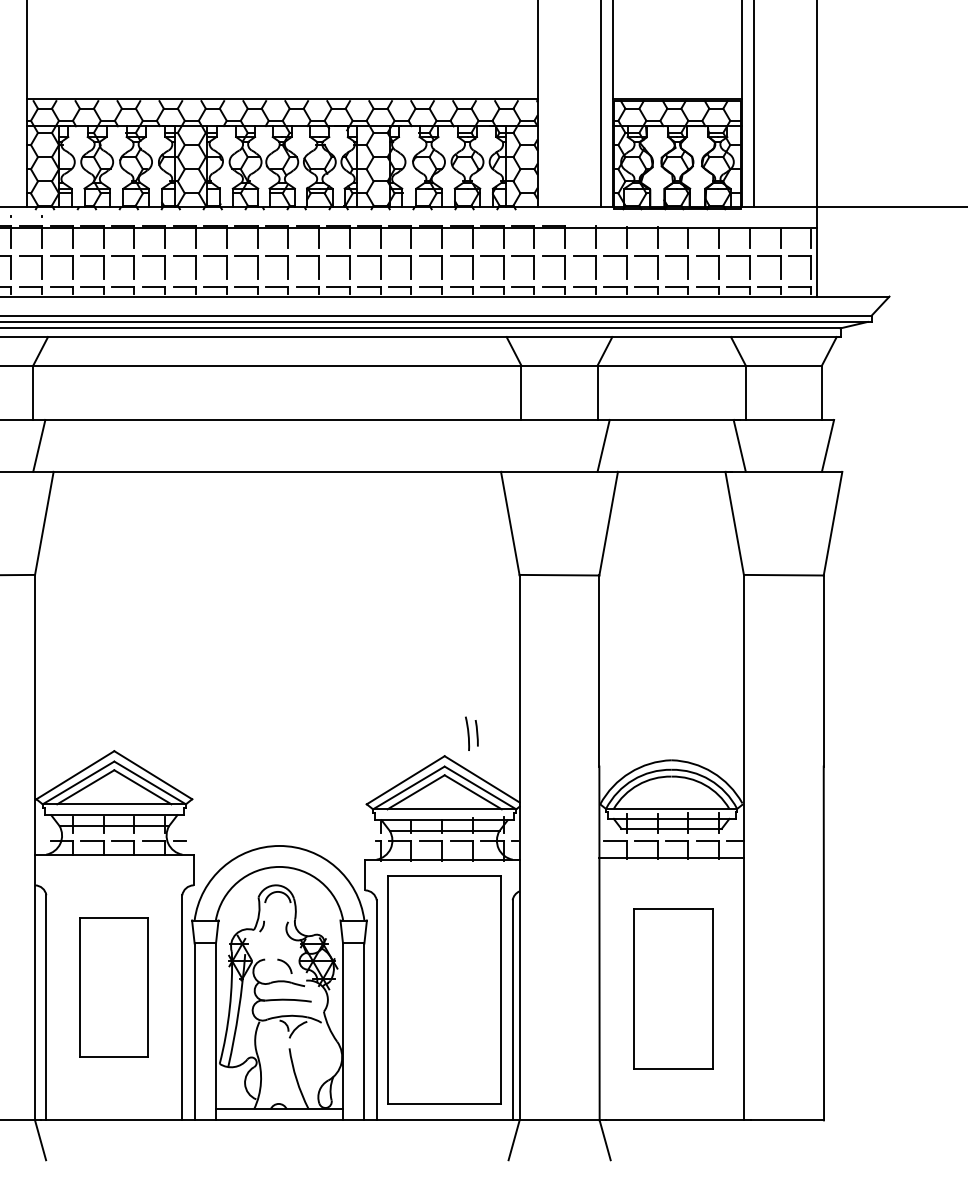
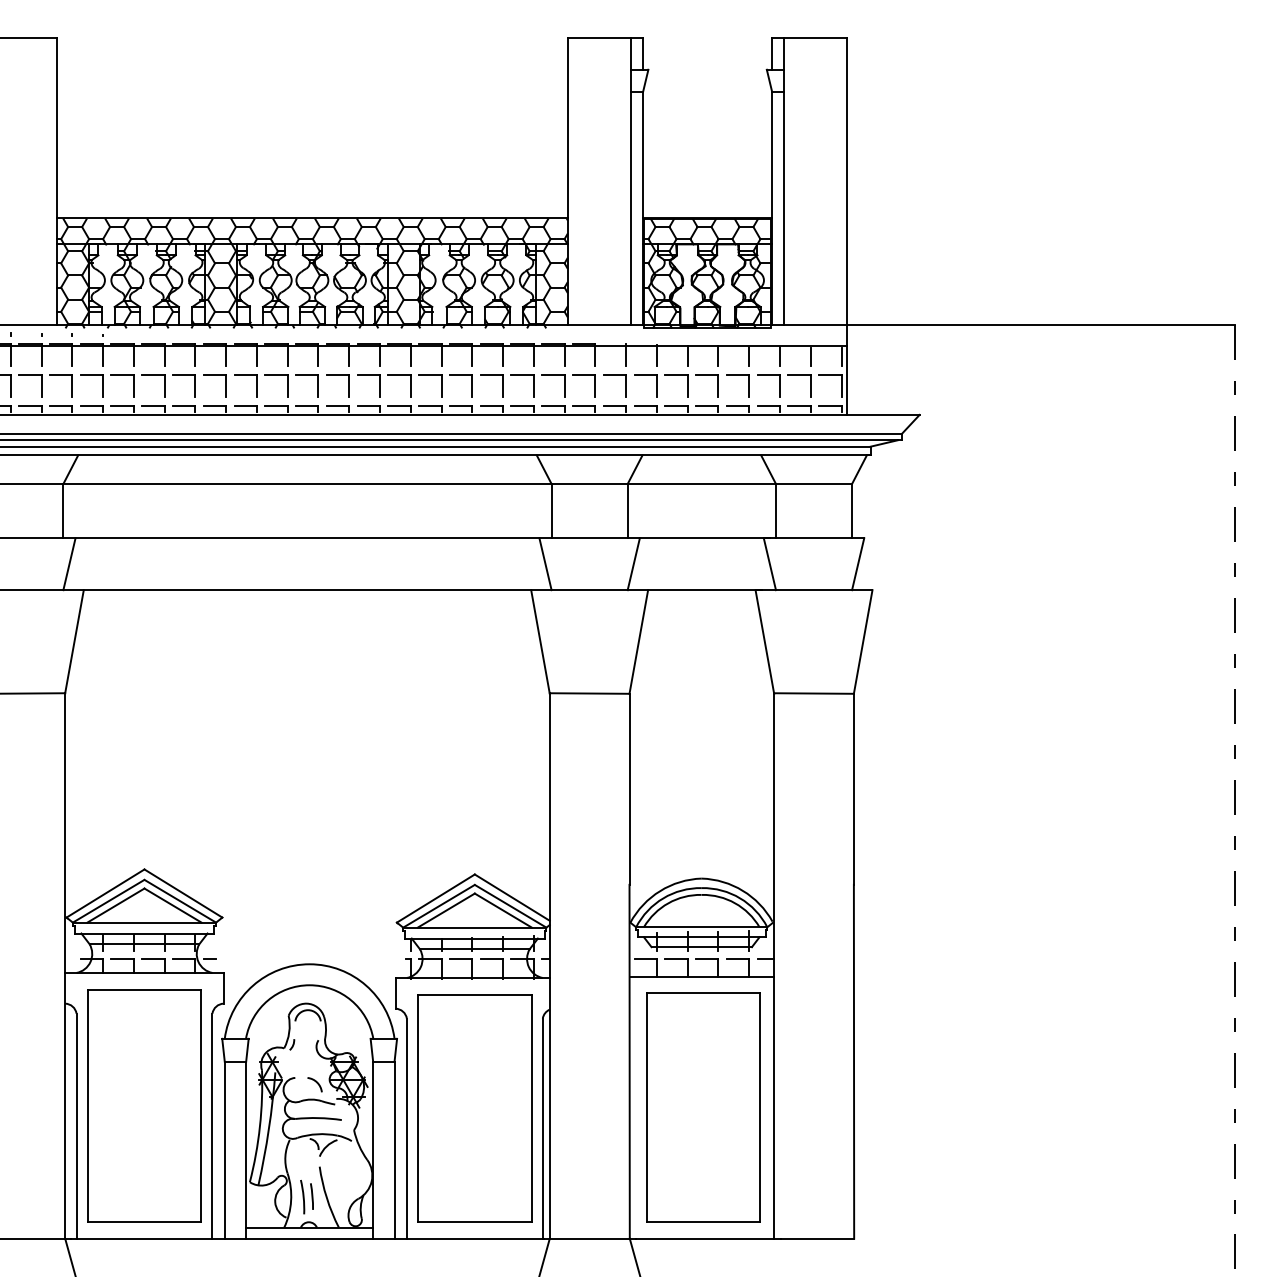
line: (515, 446) -> (545, 564), added
part: (471, 734) -> (306, 1197), moved
part: (114, 987) -> (144, 1105), size x1.67
part: (673, 989) -> (703, 1107), size x1.43

